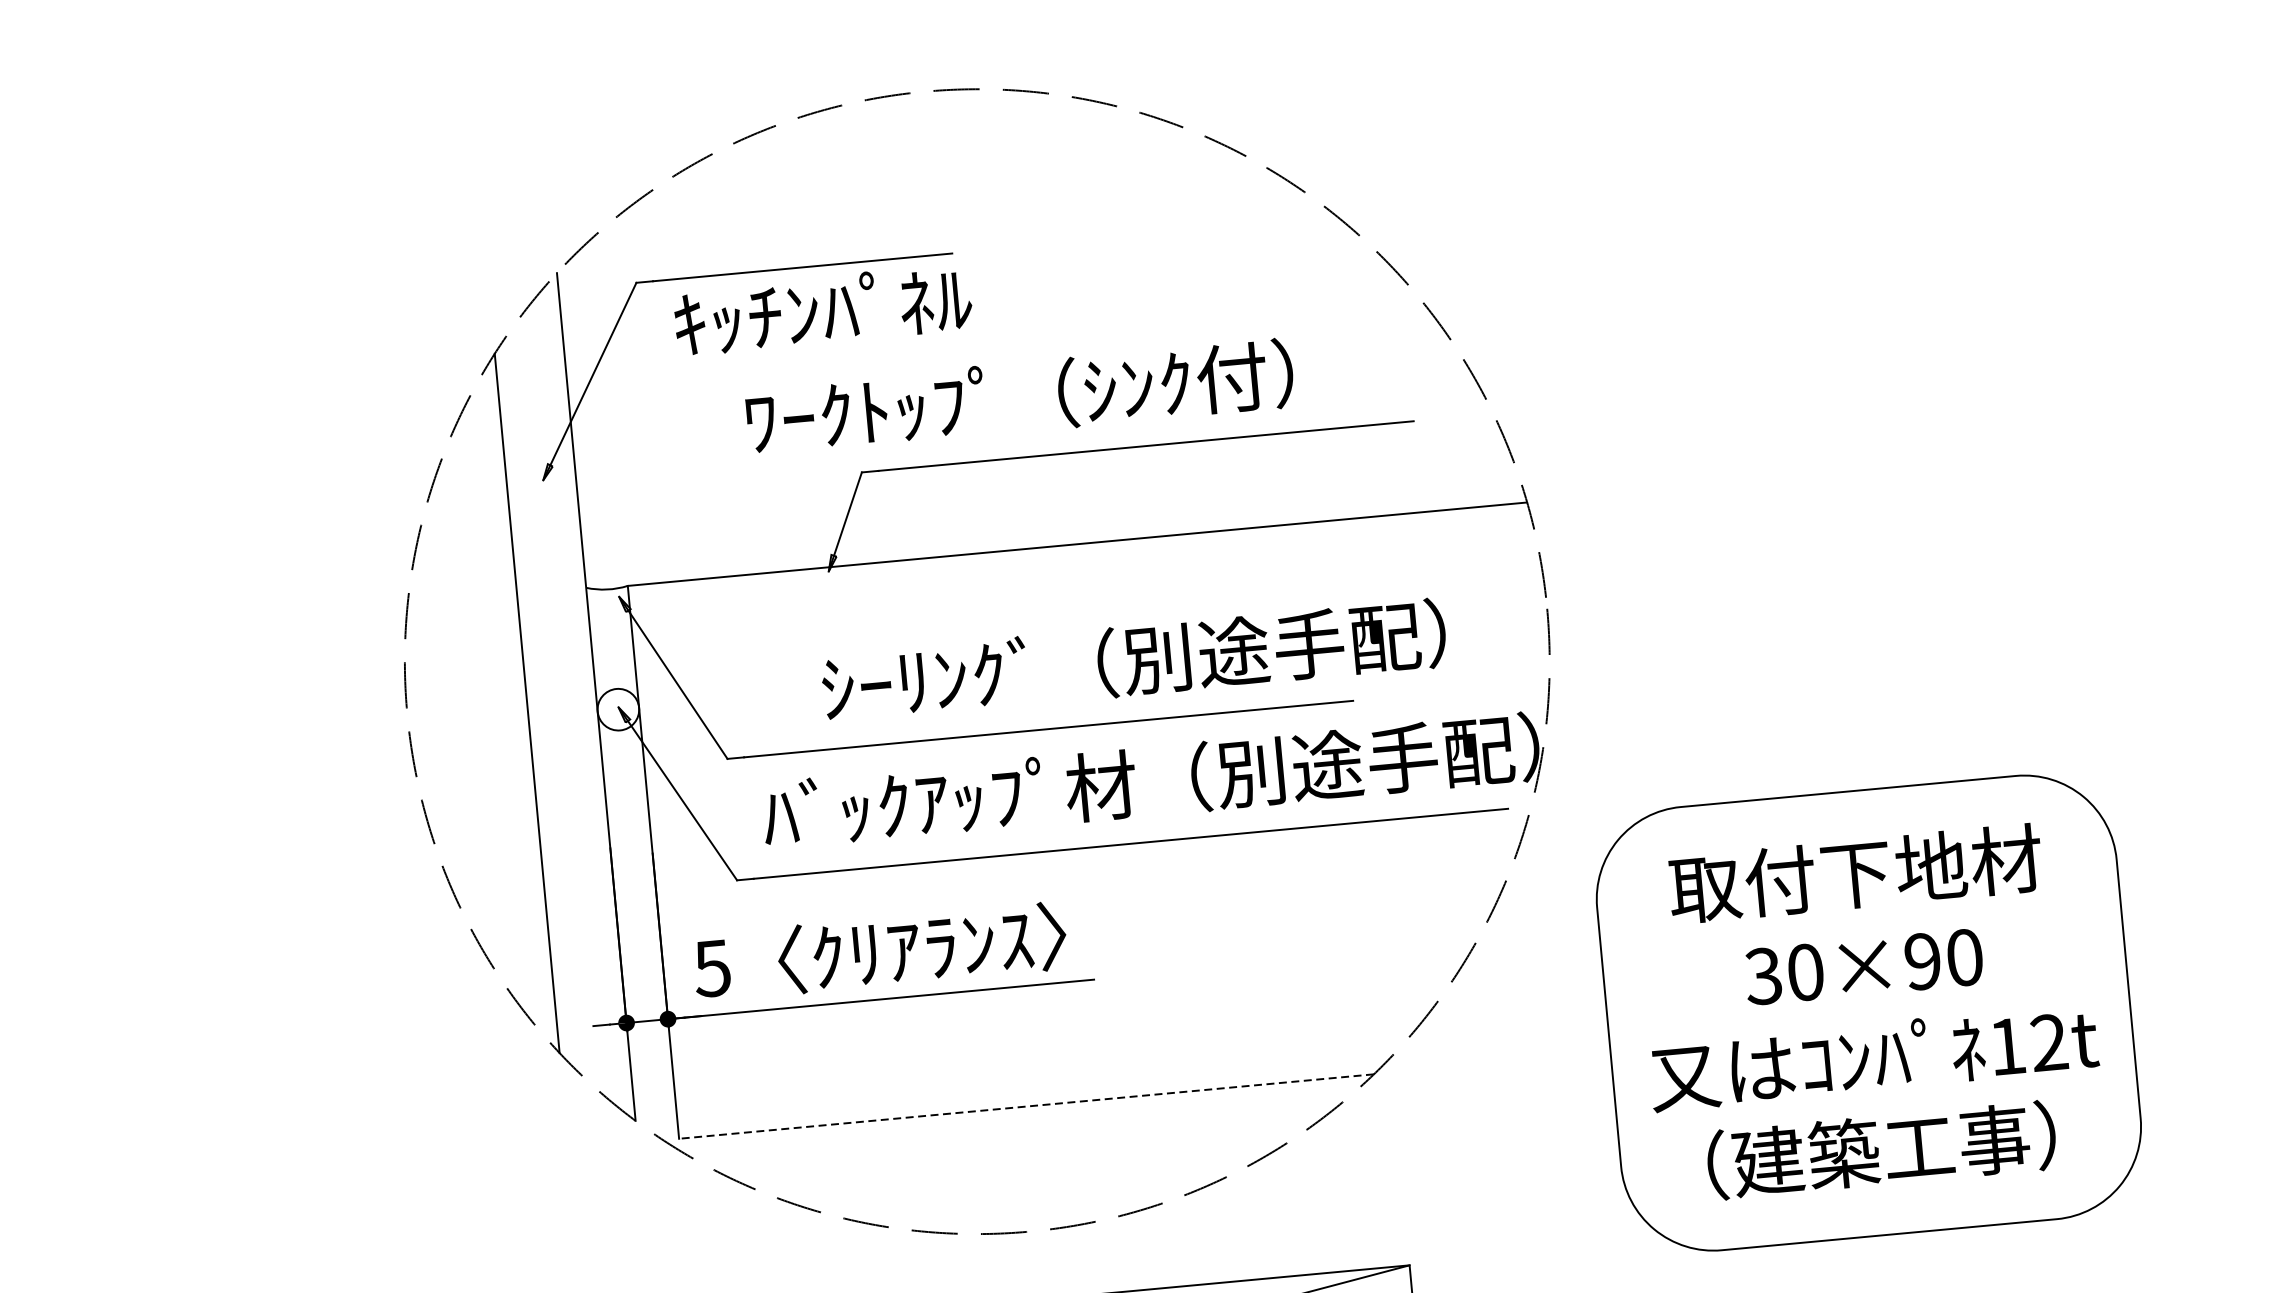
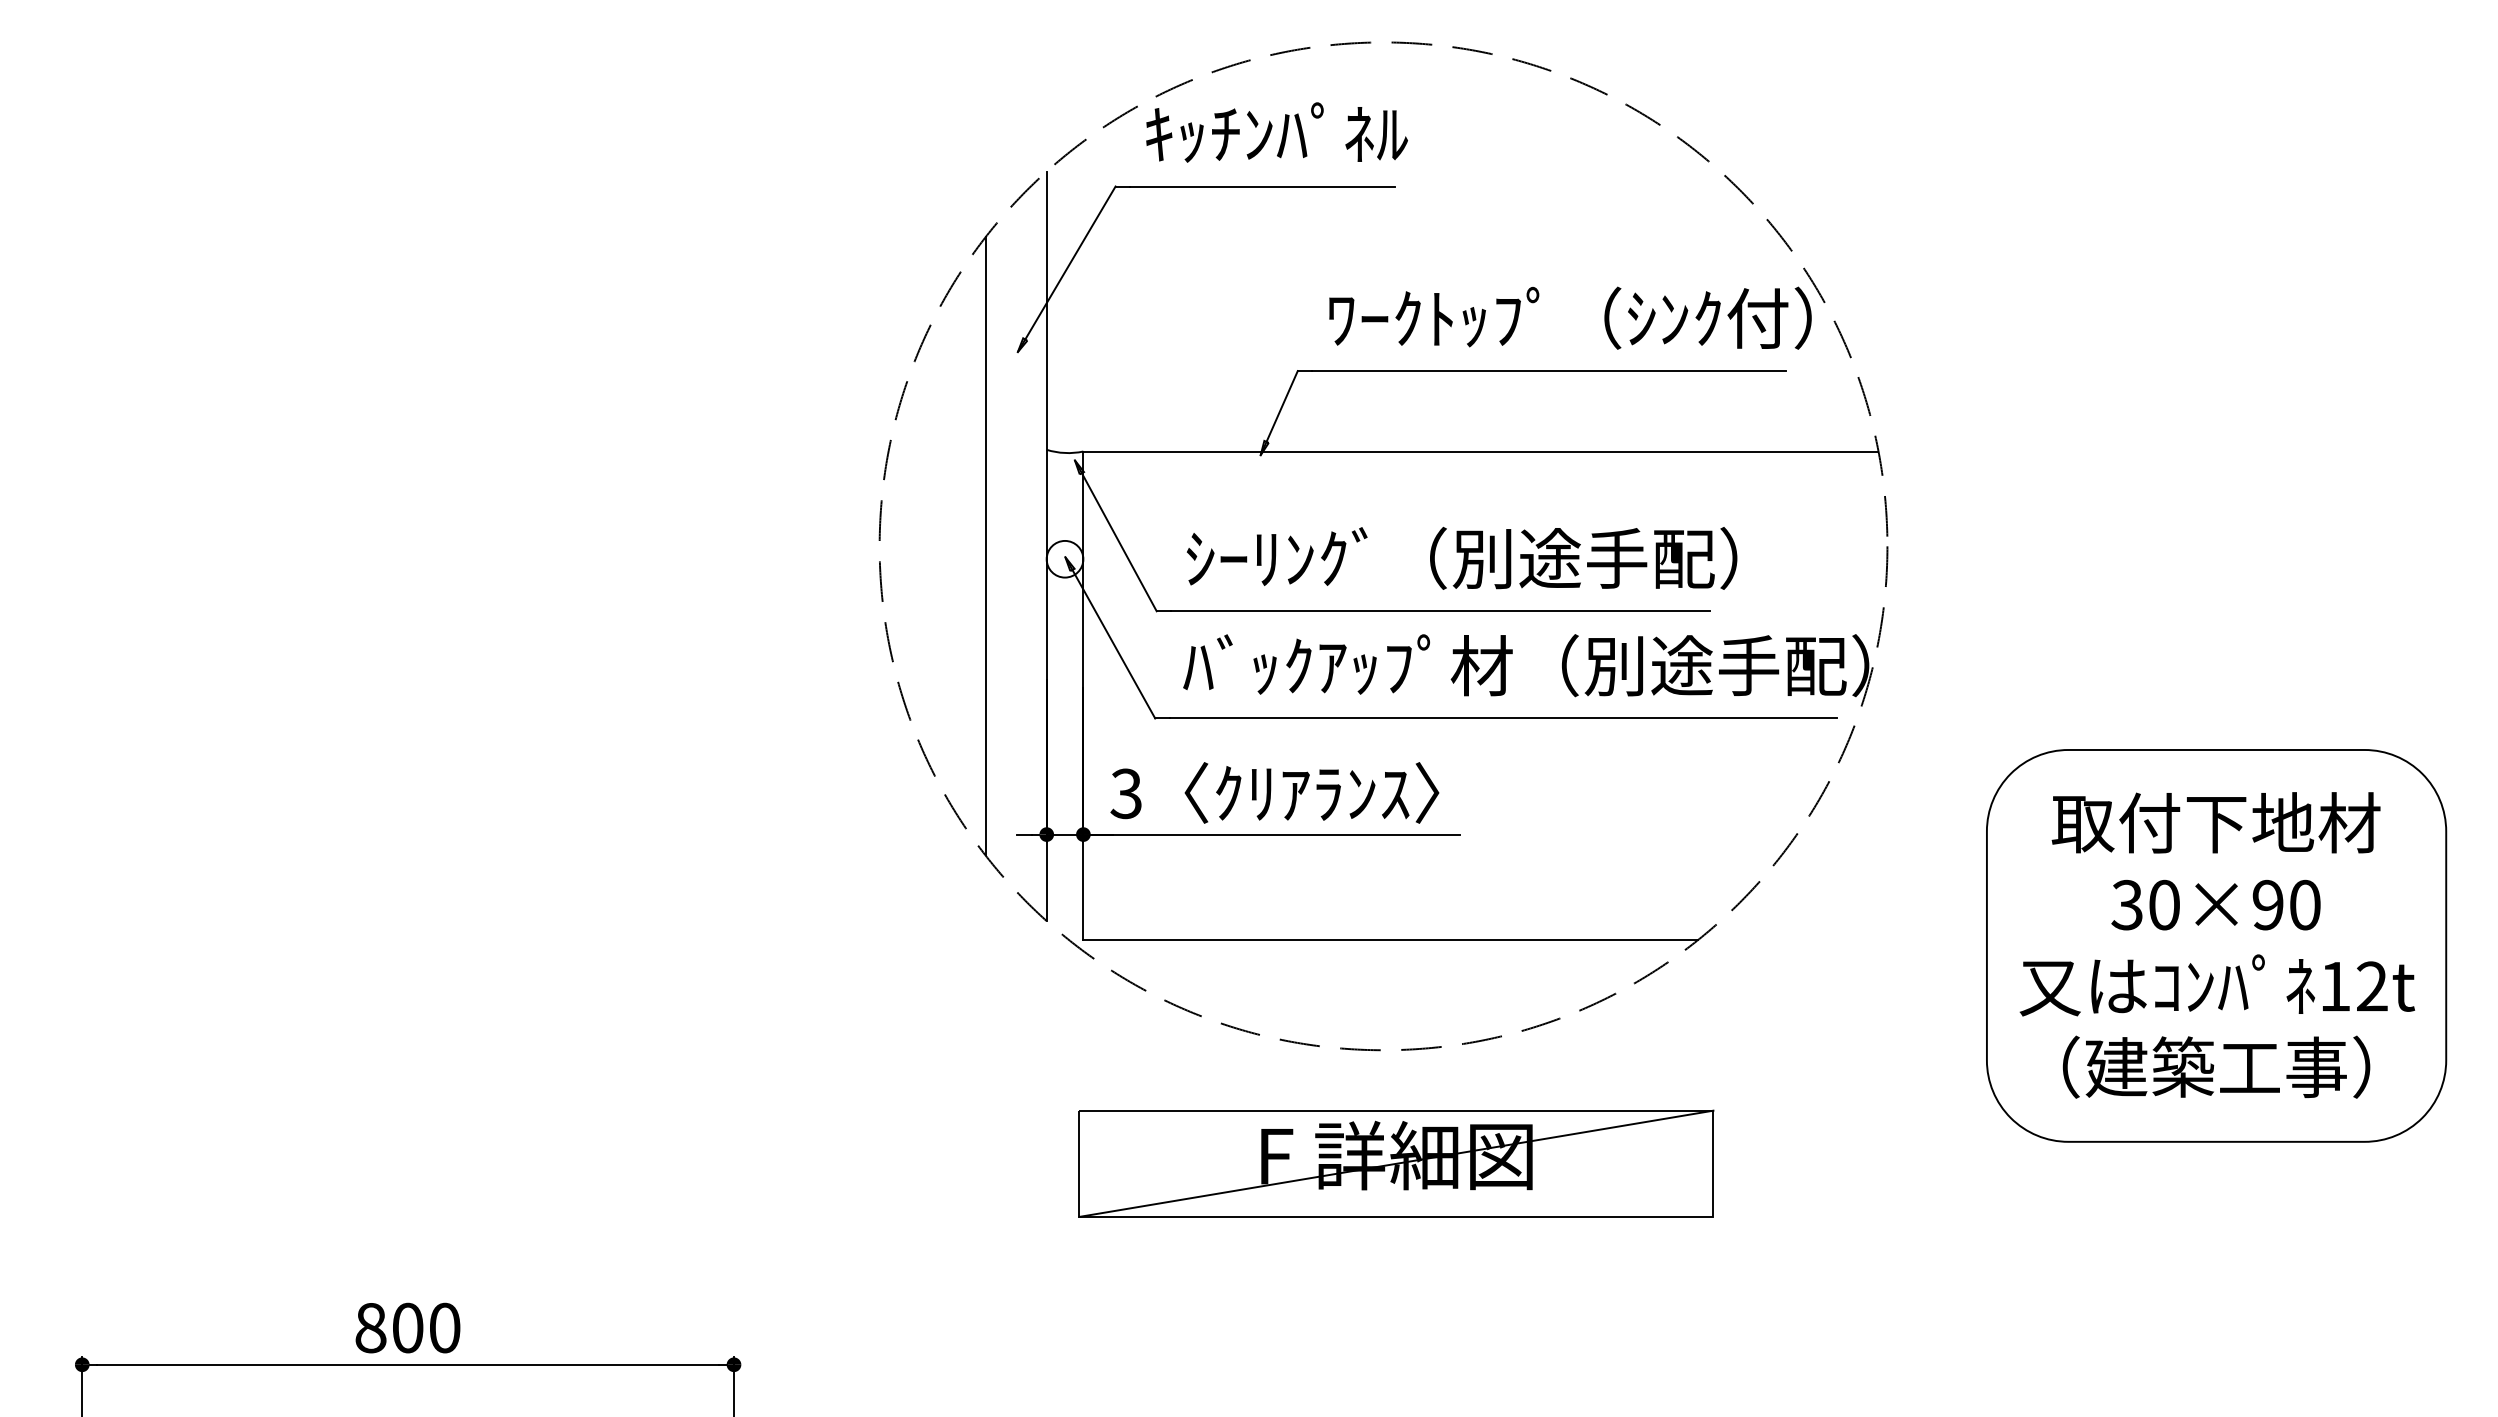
text: (822, 310) -> (1276, 132), moved
text: (1019, 396) -> (1570, 317), moved
text: (1133, 659) -> (1461, 557), moved
text: (711, 968) -> (1125, 793), 5 -> 3
part: (1868, 1012) -> (2216, 945), moved
line: (1026, 1106) -> (1390, 940), dashed -> solid

